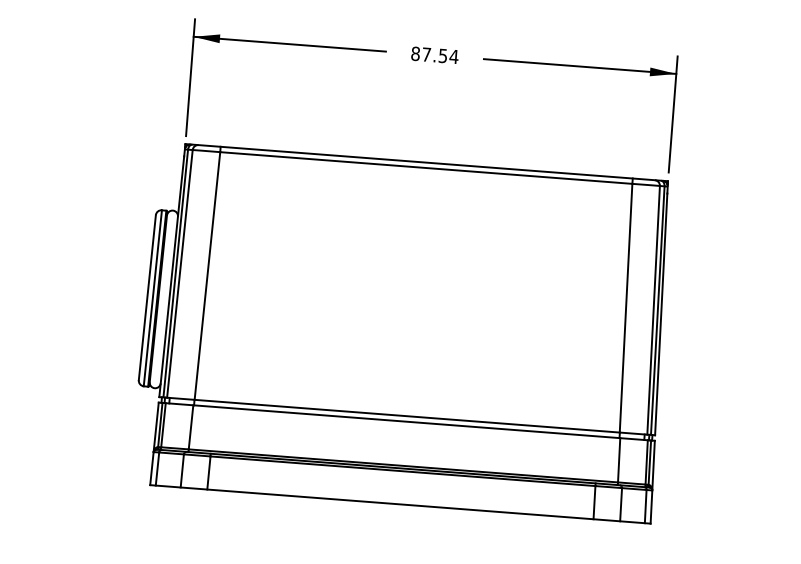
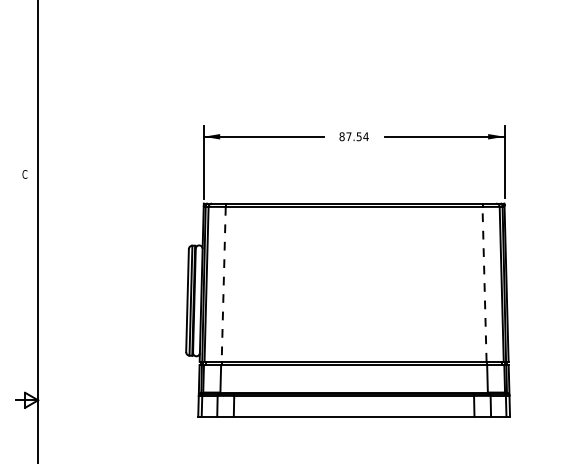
line: (207, 276) -> (223, 284), solid -> dashed
line: (626, 306) -> (484, 283), solid -> dashed

